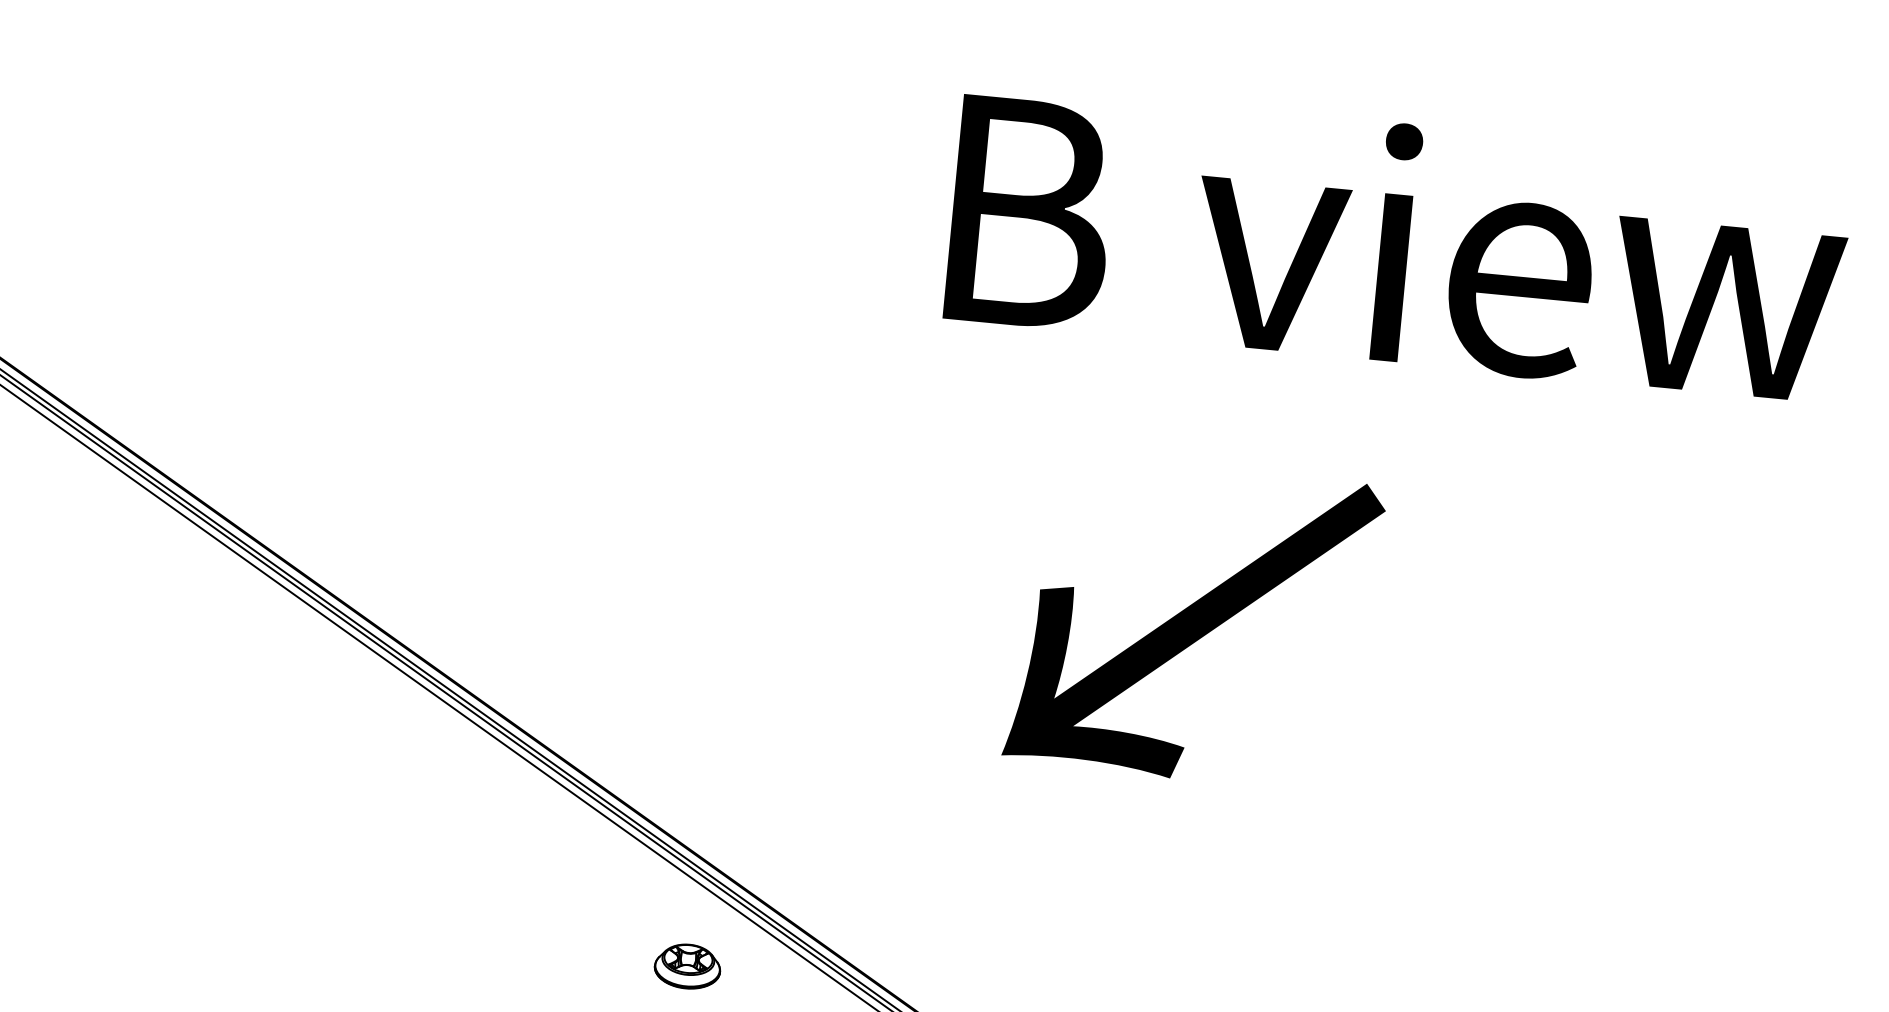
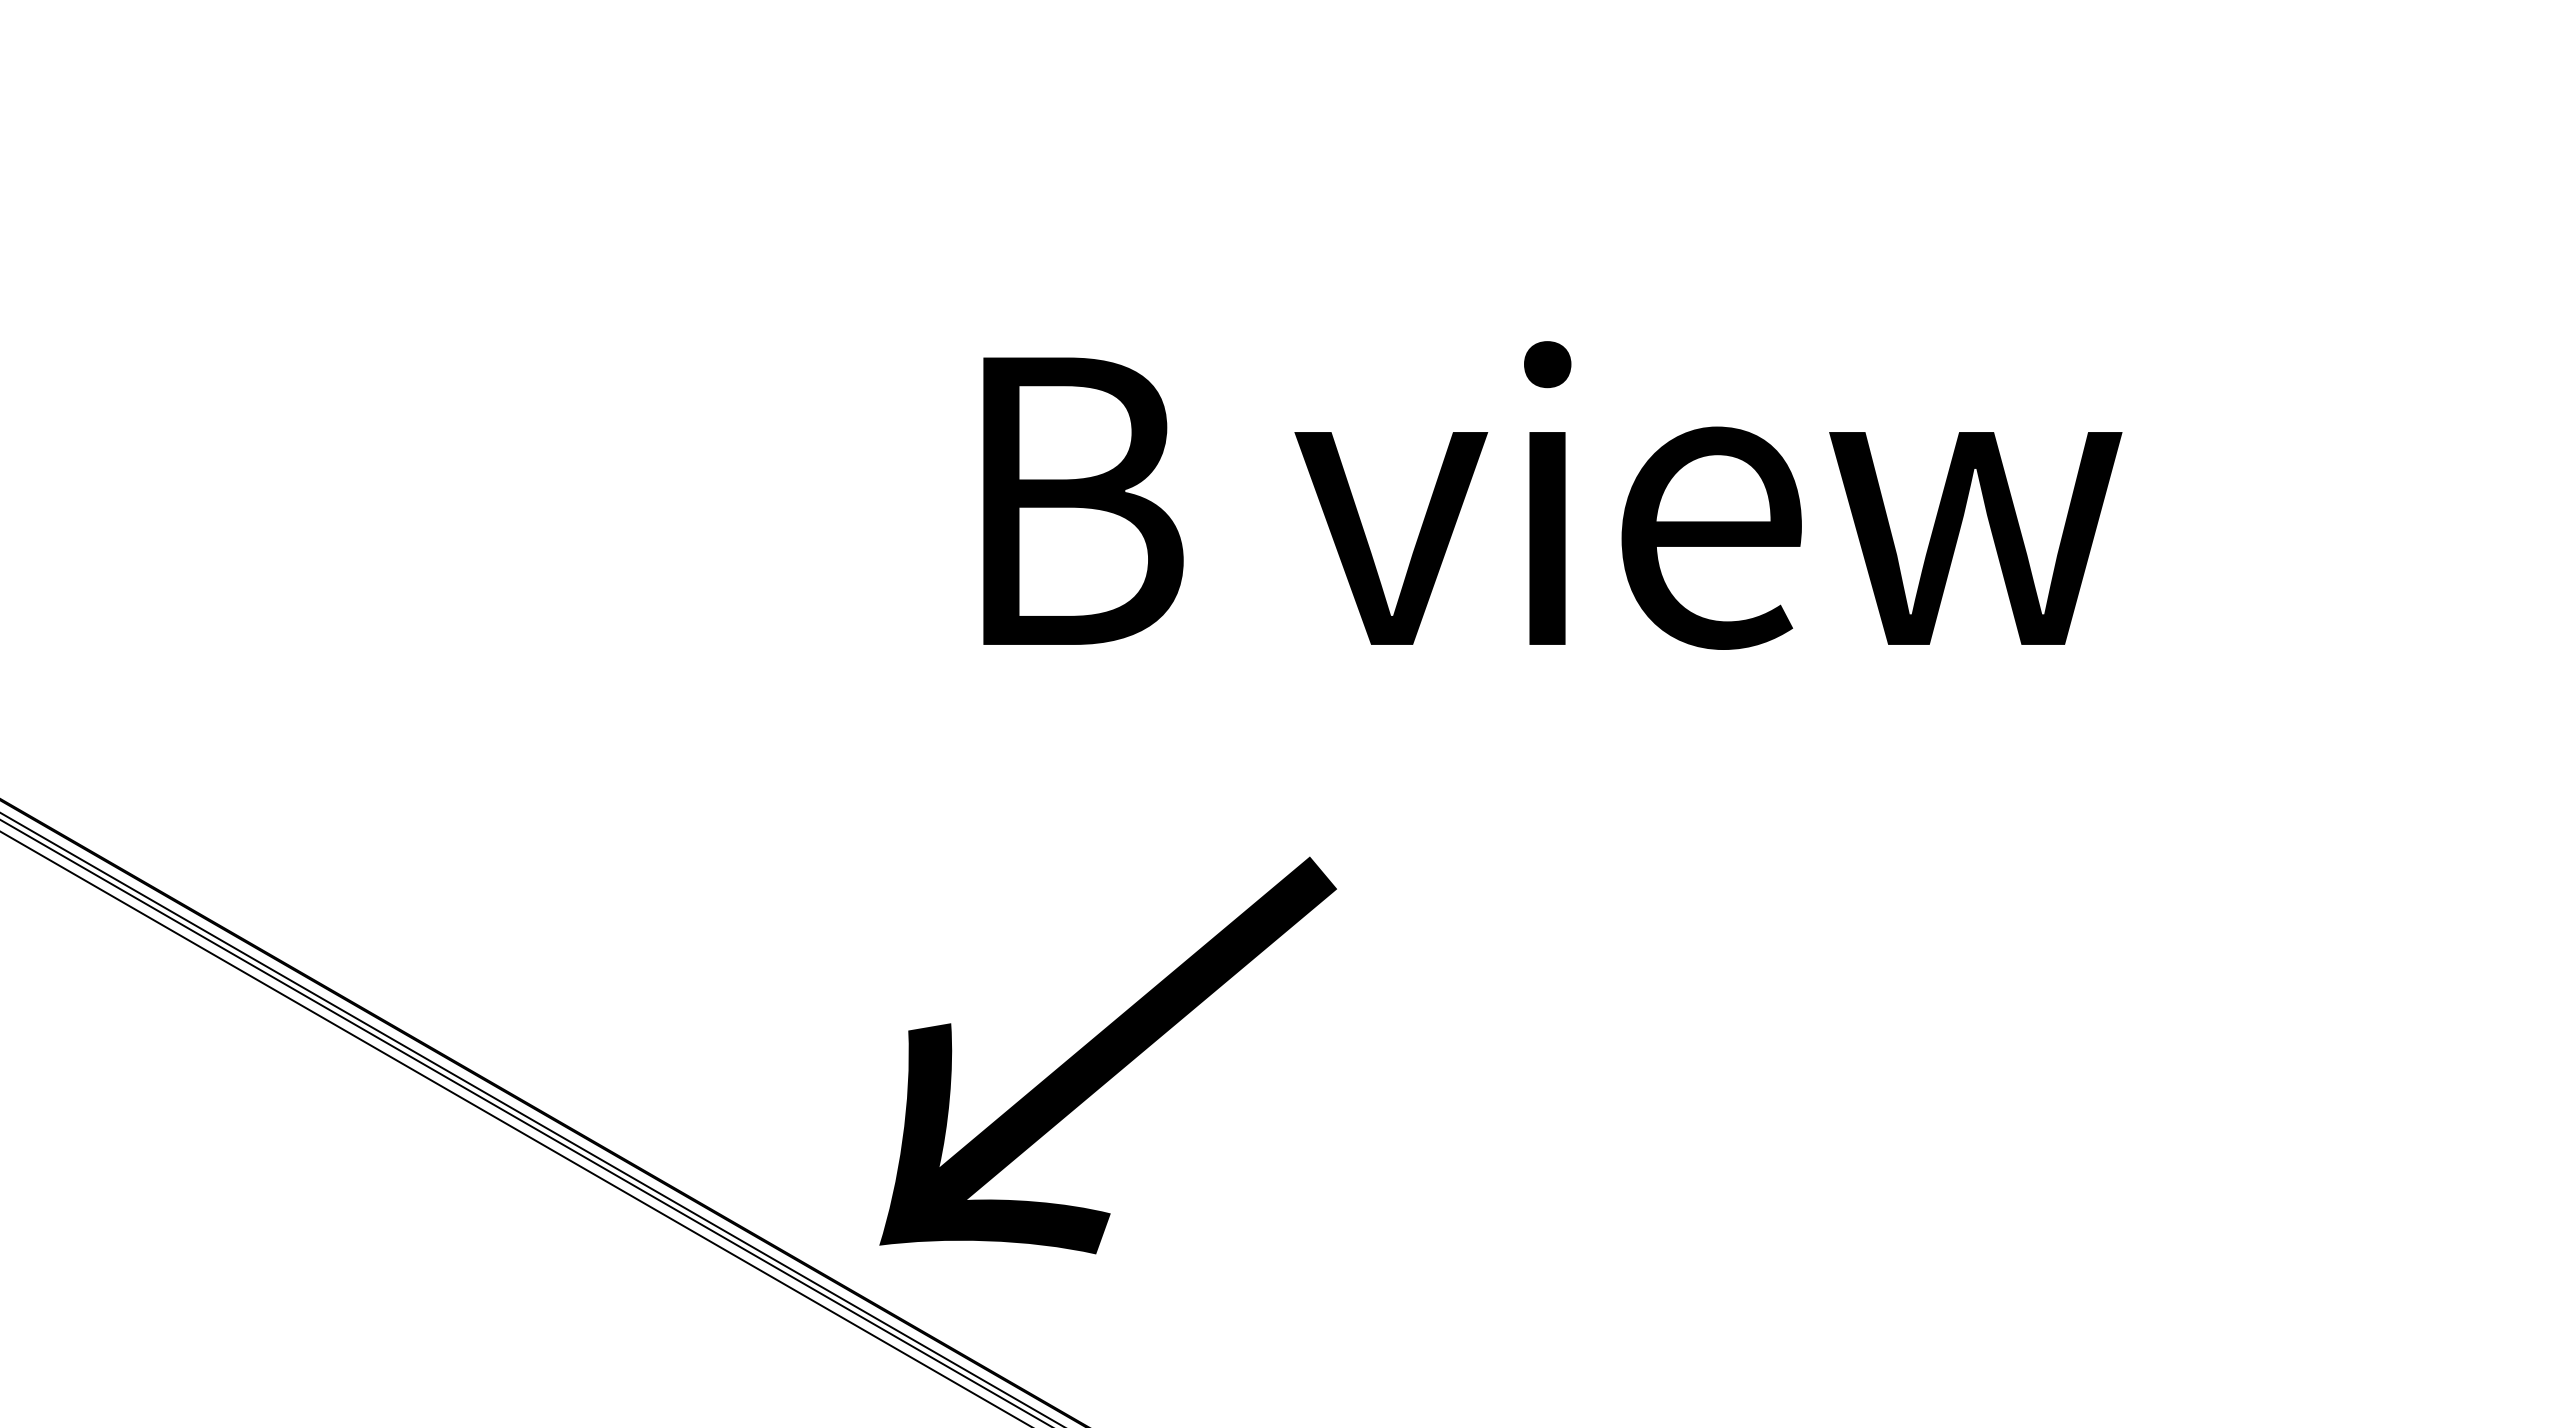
text: (1398, 244) -> (1552, 495), moved
text: (1193, 623) -> (1107, 1055), moved
part: (687, 966) -> (739, 1367), removed

